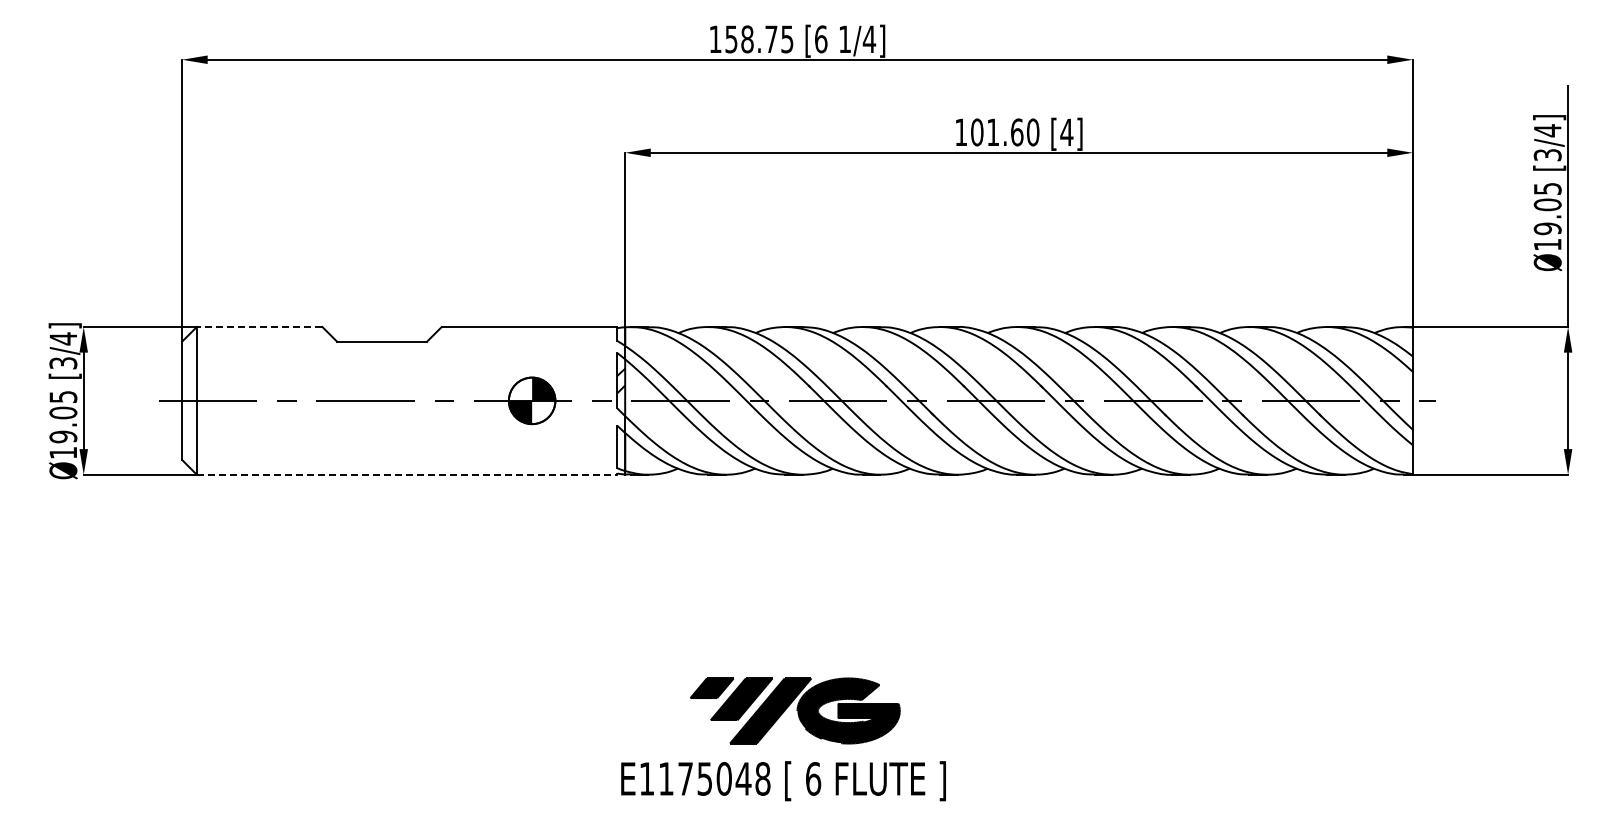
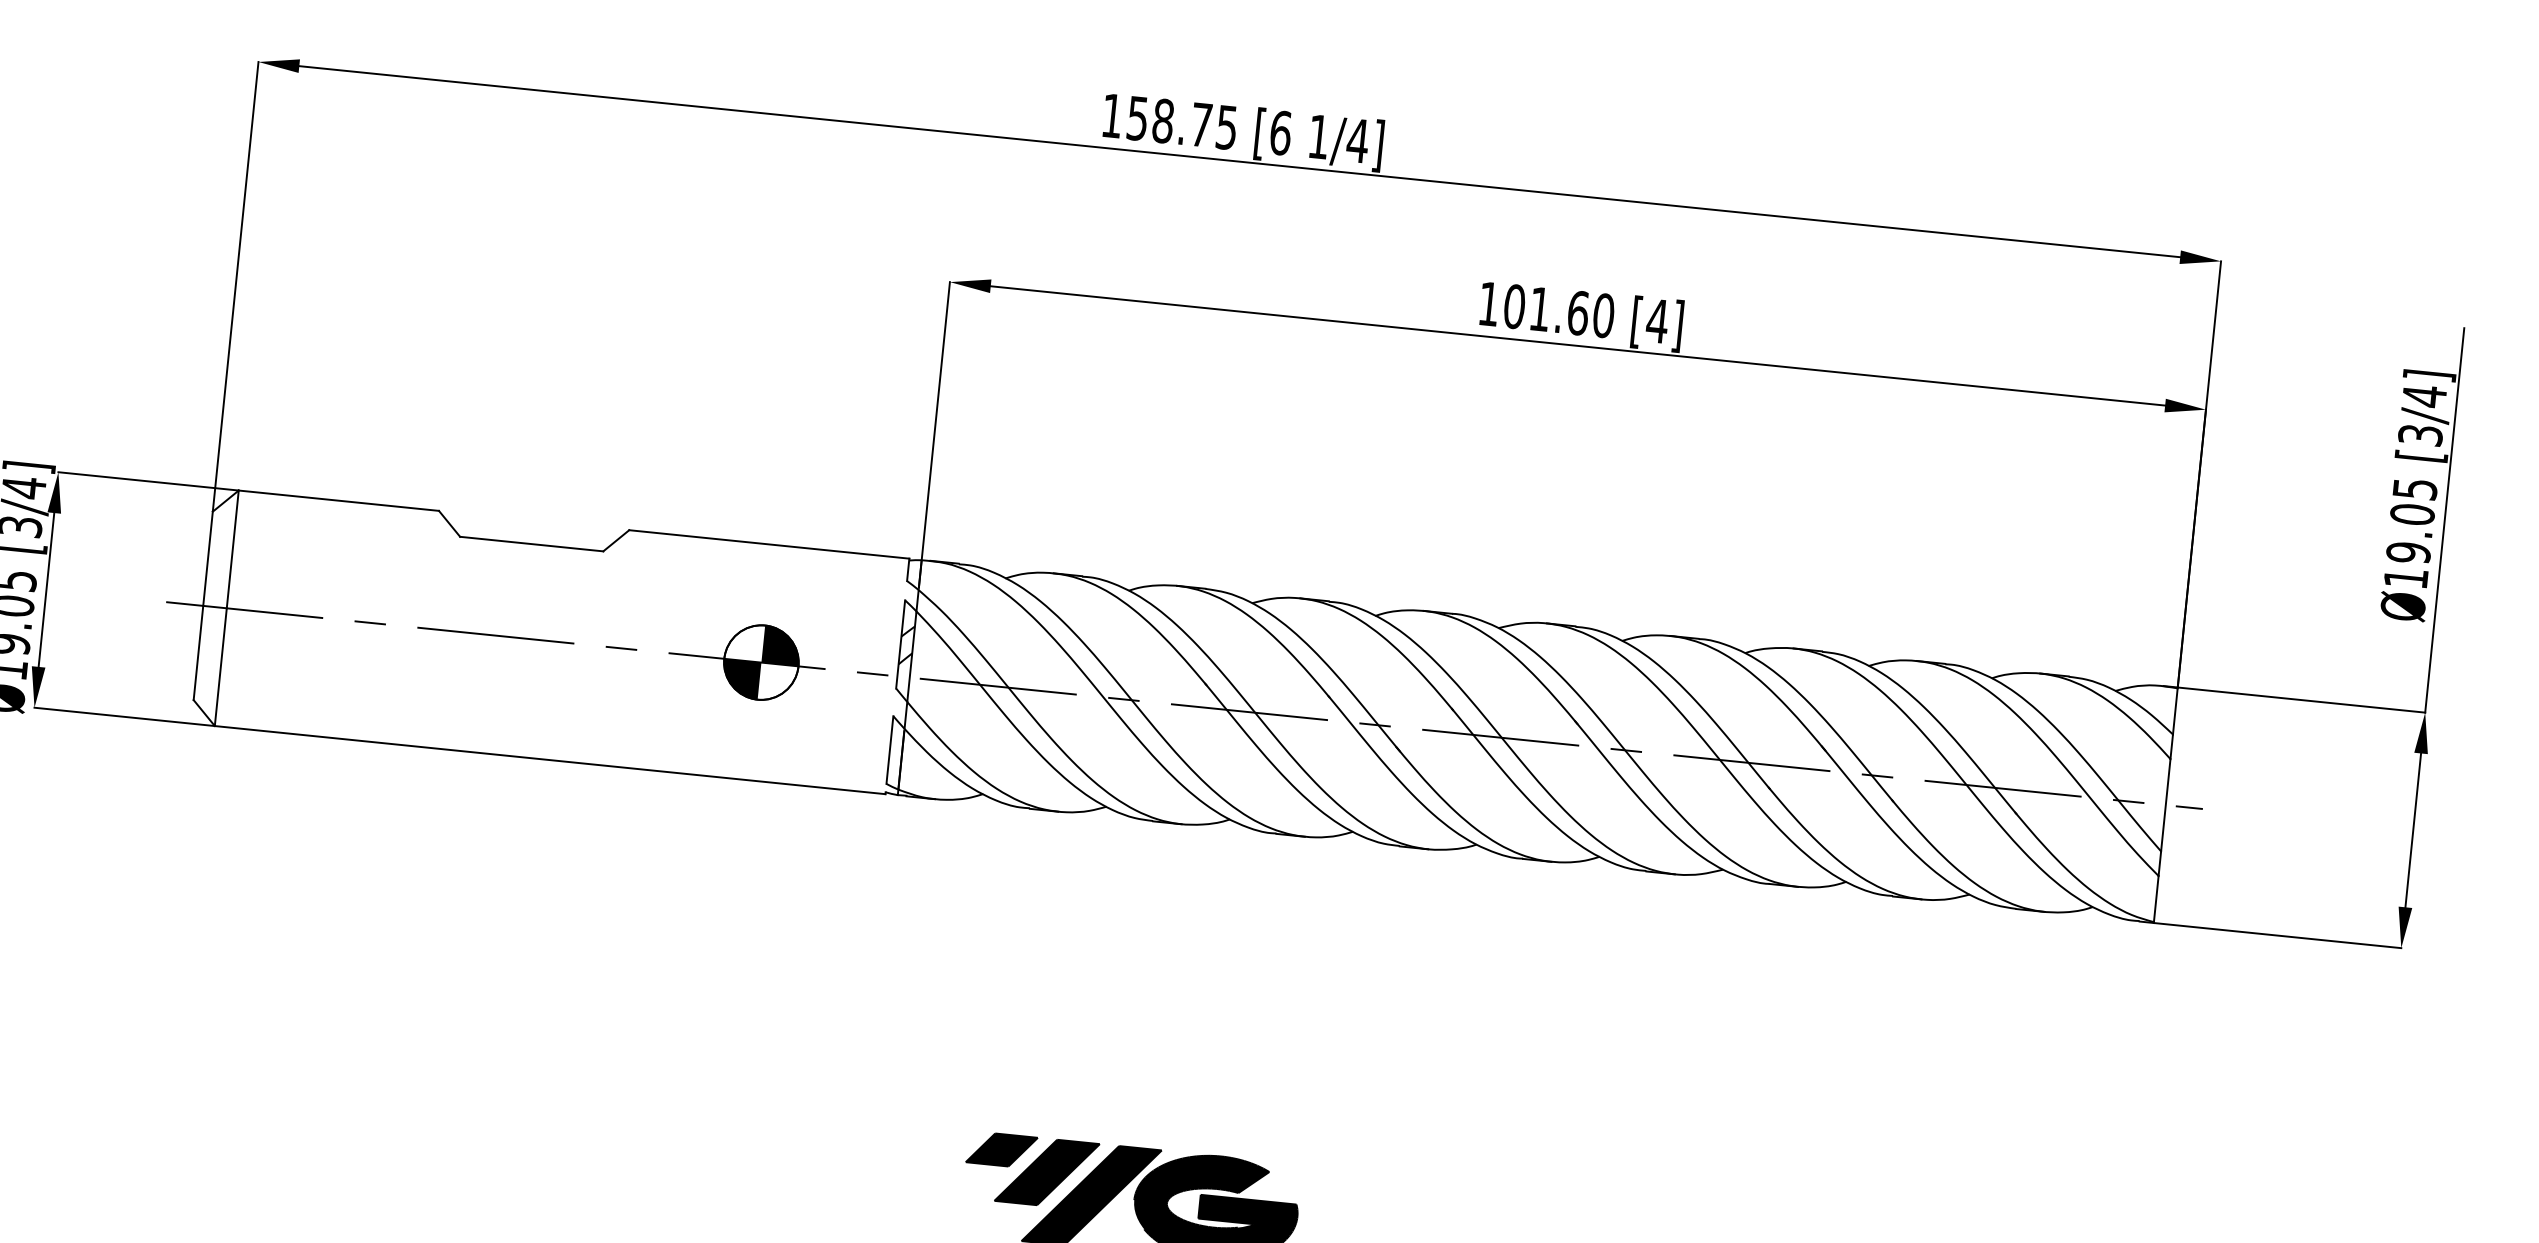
line: (259, 327) -> (338, 501), dashed -> solid
line: (407, 474) -> (550, 759), dashed -> solid

